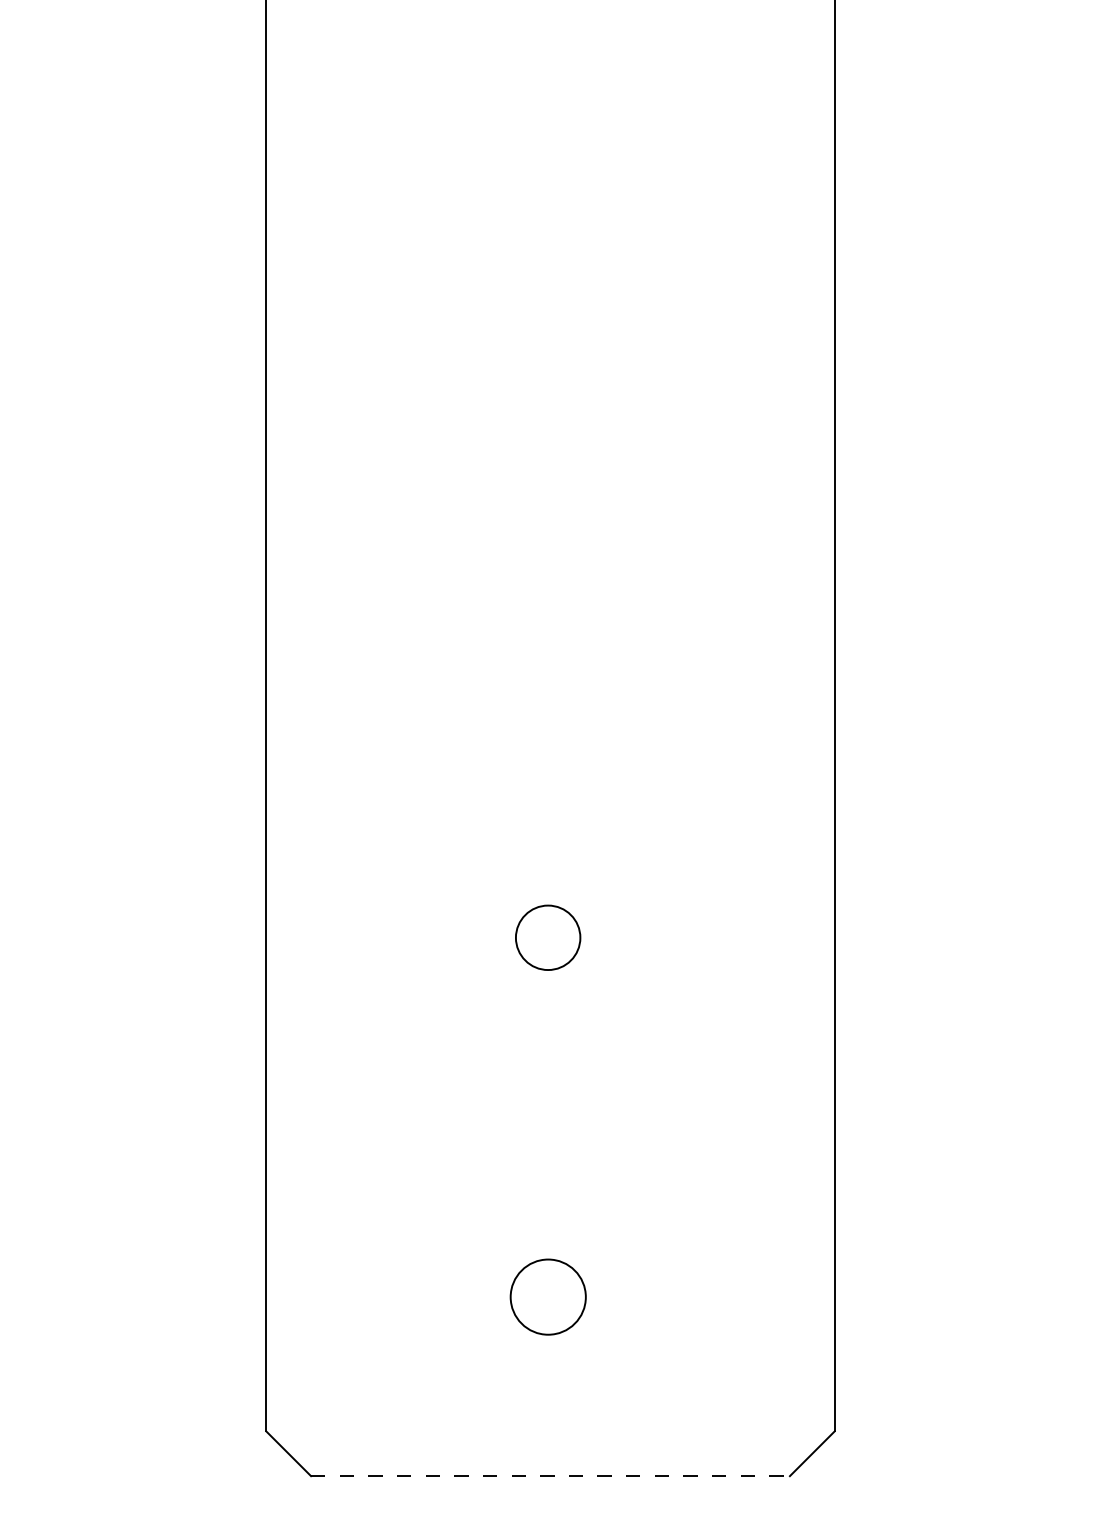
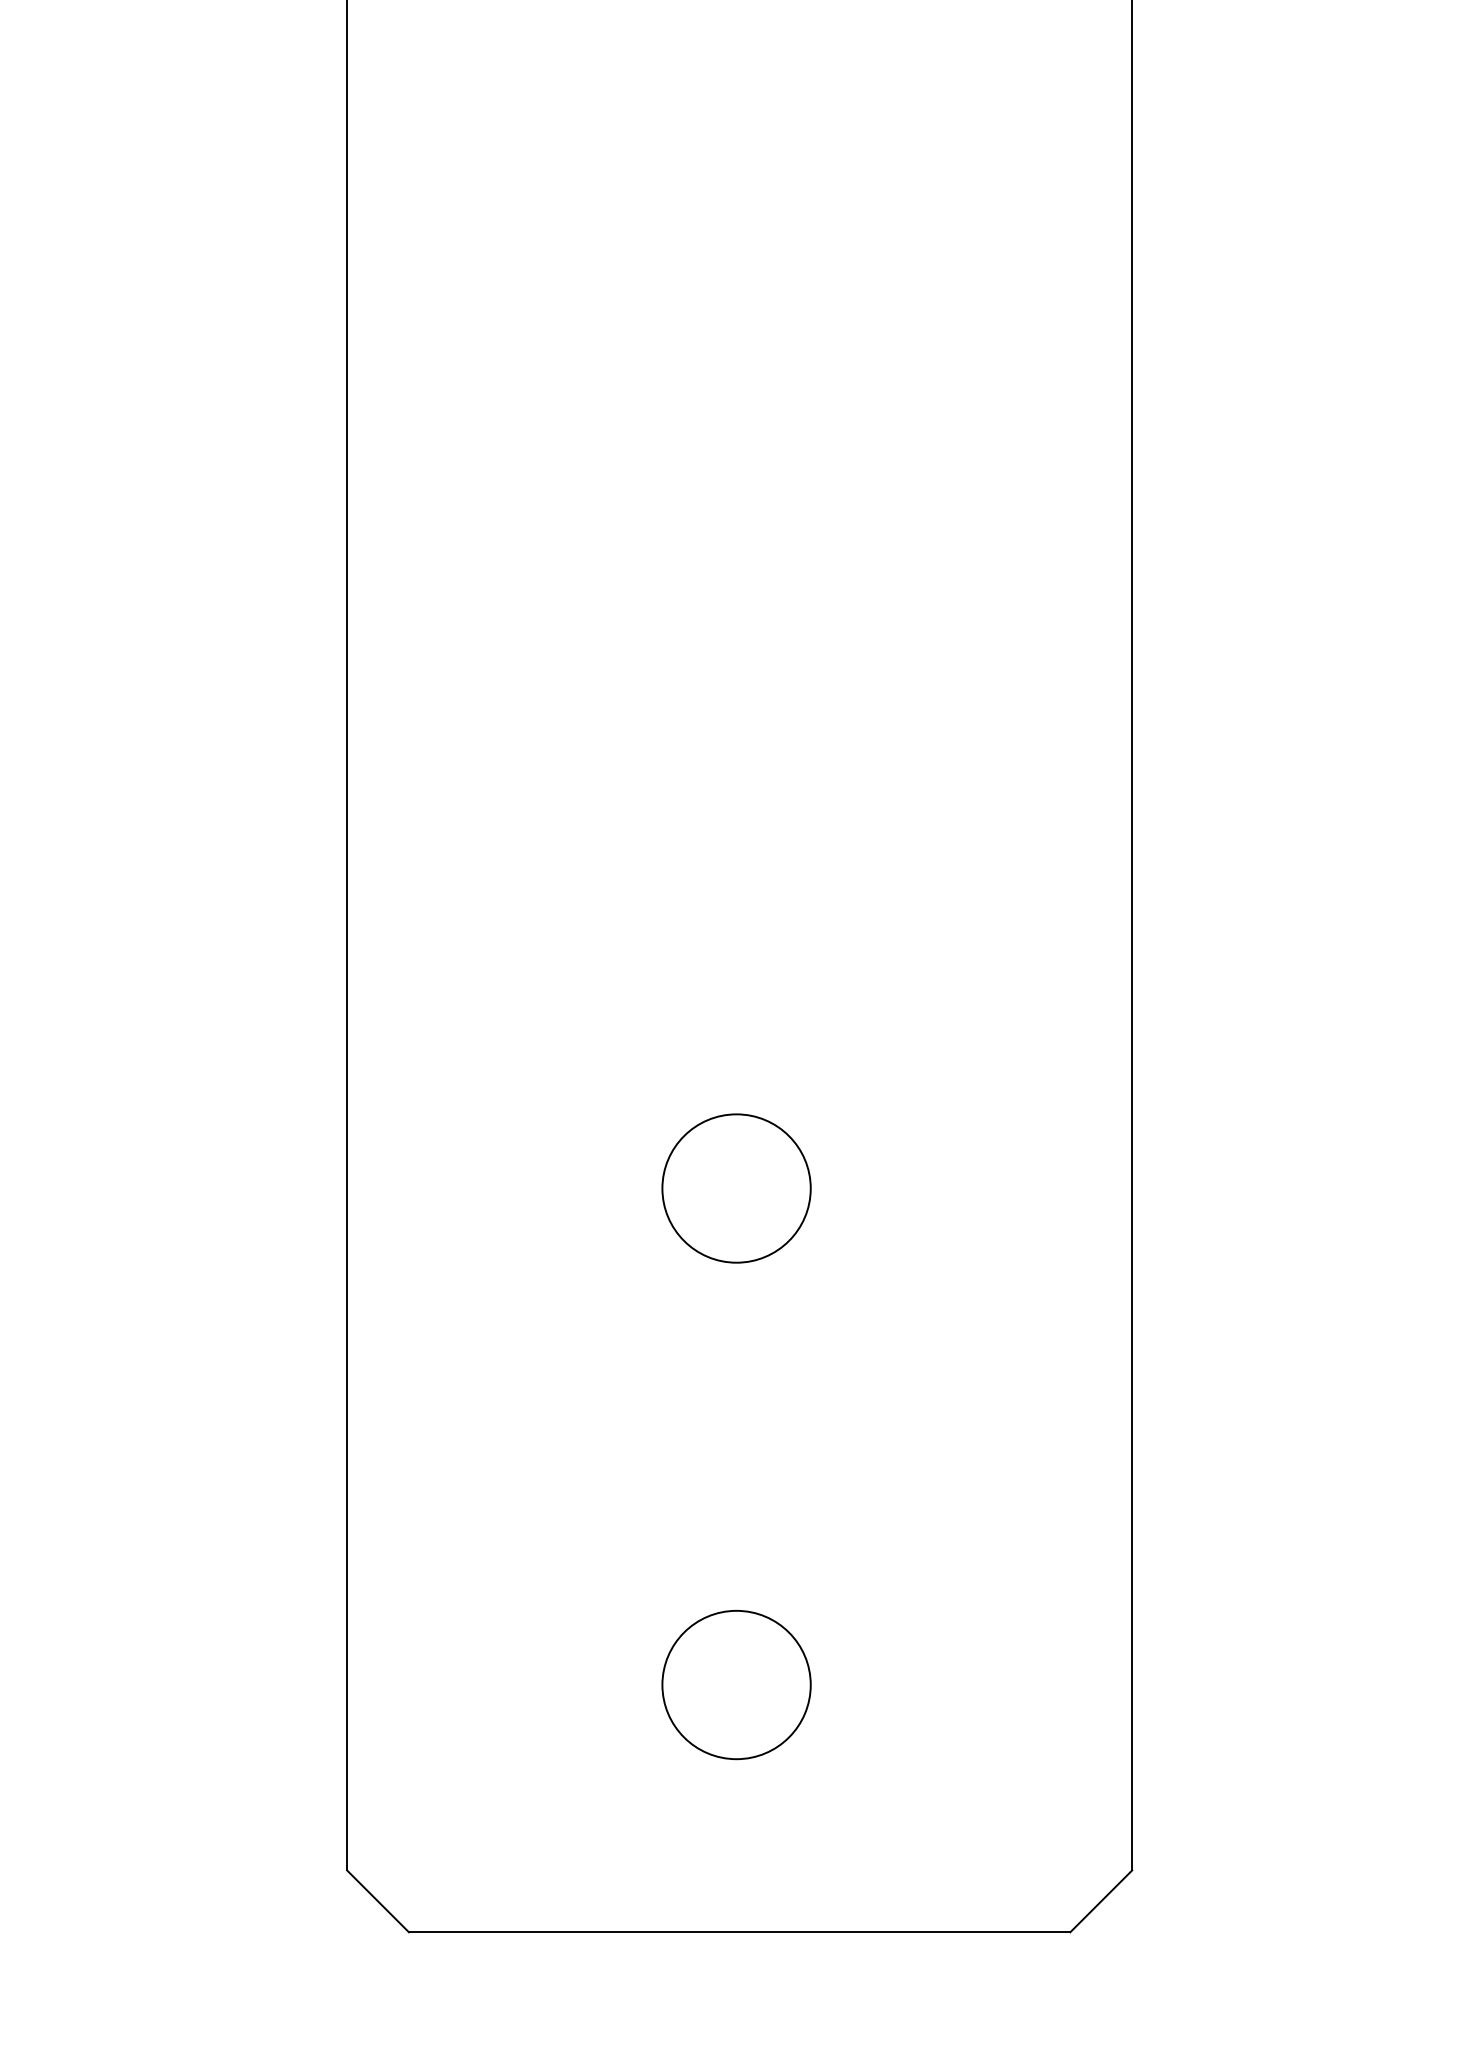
circle: (547, 937) -> (735, 1188), size x1.67
circle: (547, 1296) -> (735, 1684), size x1.43
line: (550, 1476) -> (739, 1932), dashed -> solid

